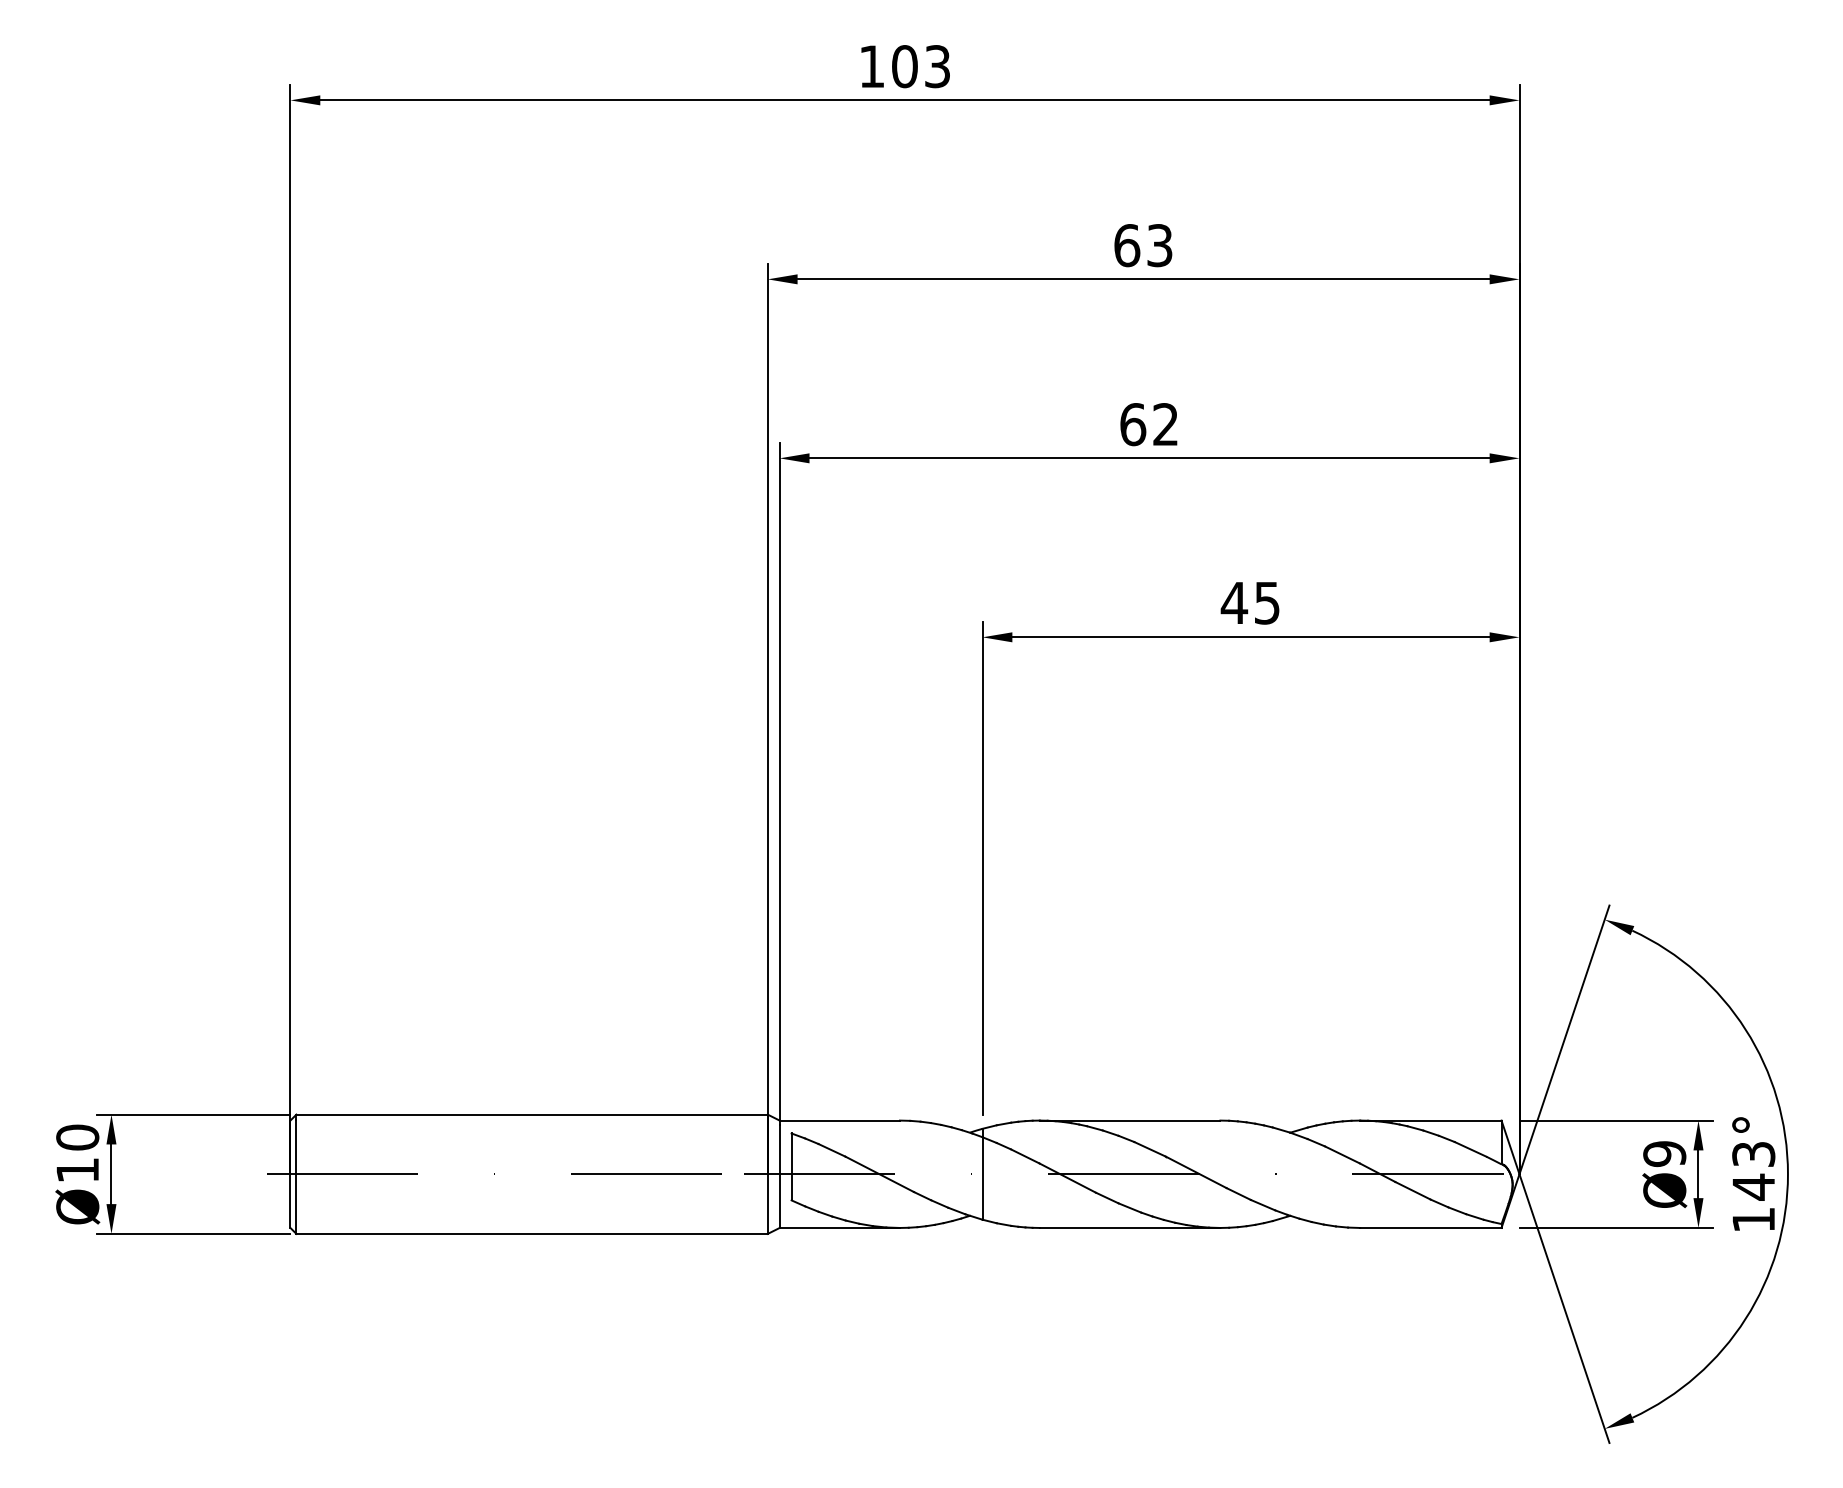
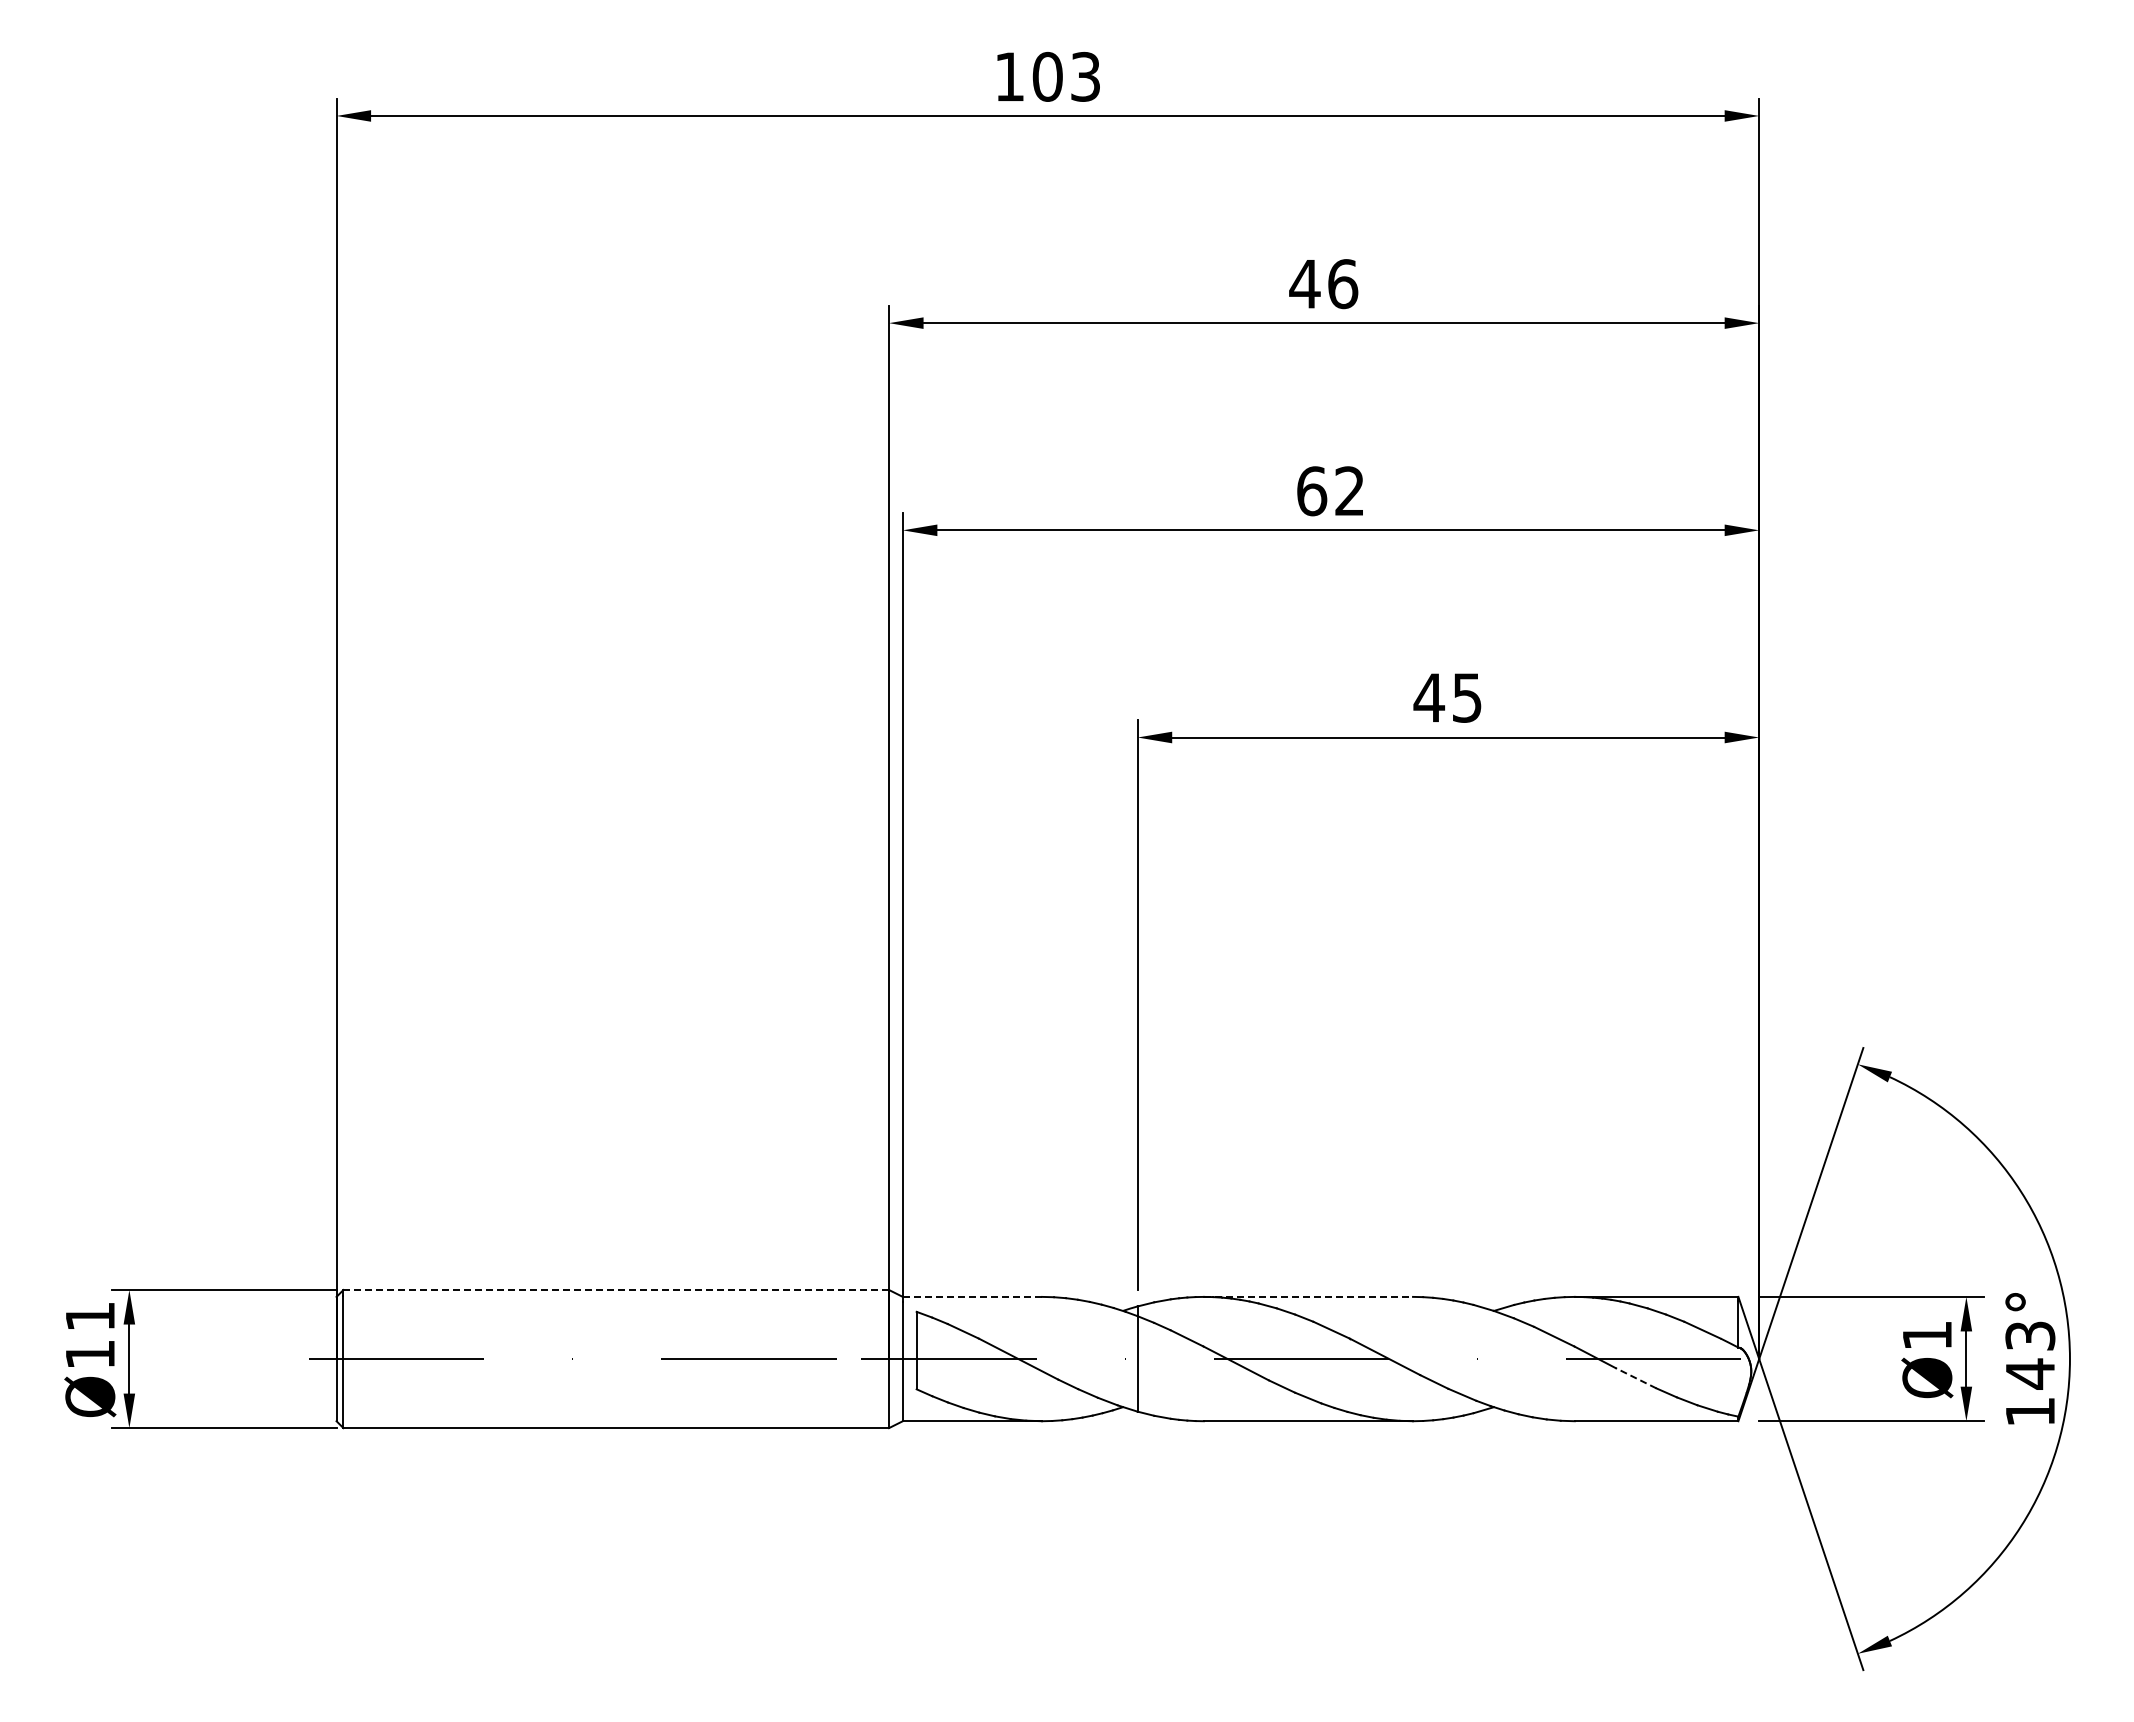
text: (1143, 245) -> (1323, 284), 63 -> 46
line: (532, 1115) -> (616, 1290), solid -> dashed
line: (839, 1120) -> (972, 1296), solid -> dashed
line: (1130, 1120) -> (1308, 1296), solid -> dashed
text: (77, 1137) -> (90, 1316), Ø10 -> Ø11
text: (1664, 1153) -> (1927, 1335), Ø9 -> Ø1
line: (1412, 1191) -> (1635, 1378), solid -> dashed

